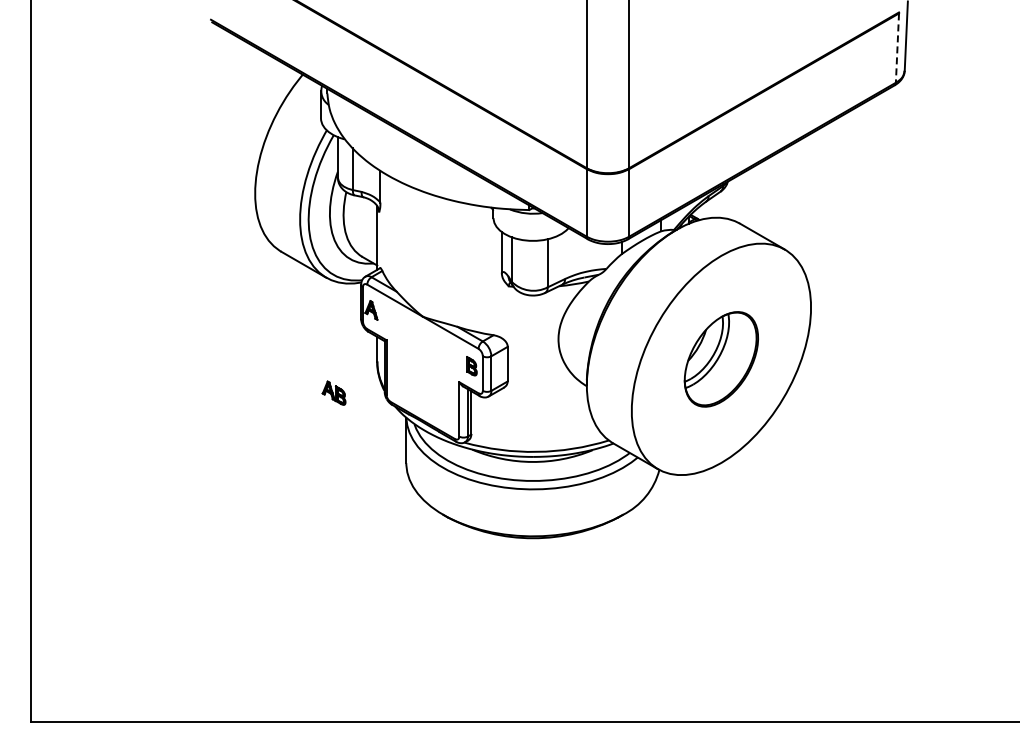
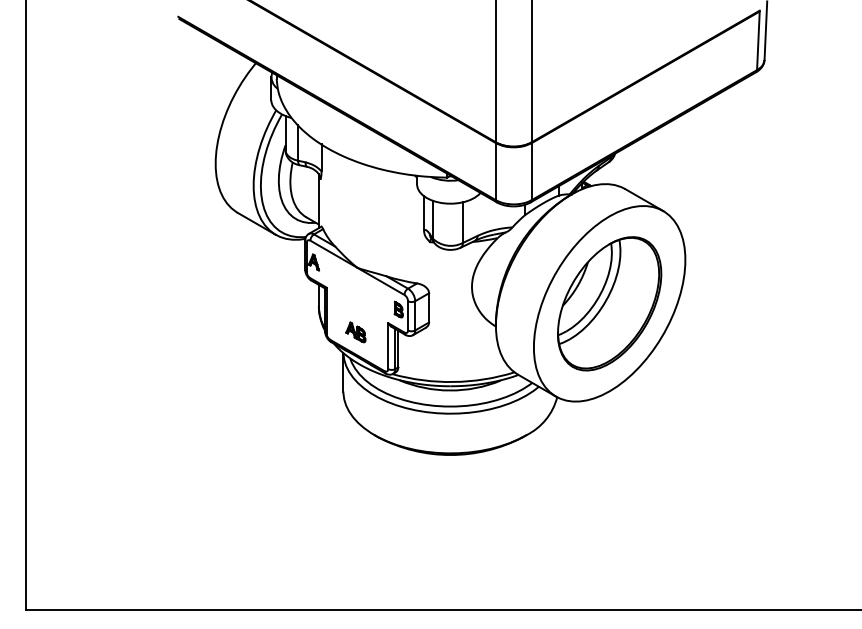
line: (897, 48) -> (758, 41), dashed -> solid
part: (721, 359) -> (609, 303), size x1.67
part: (333, 392) -> (355, 331), moved

